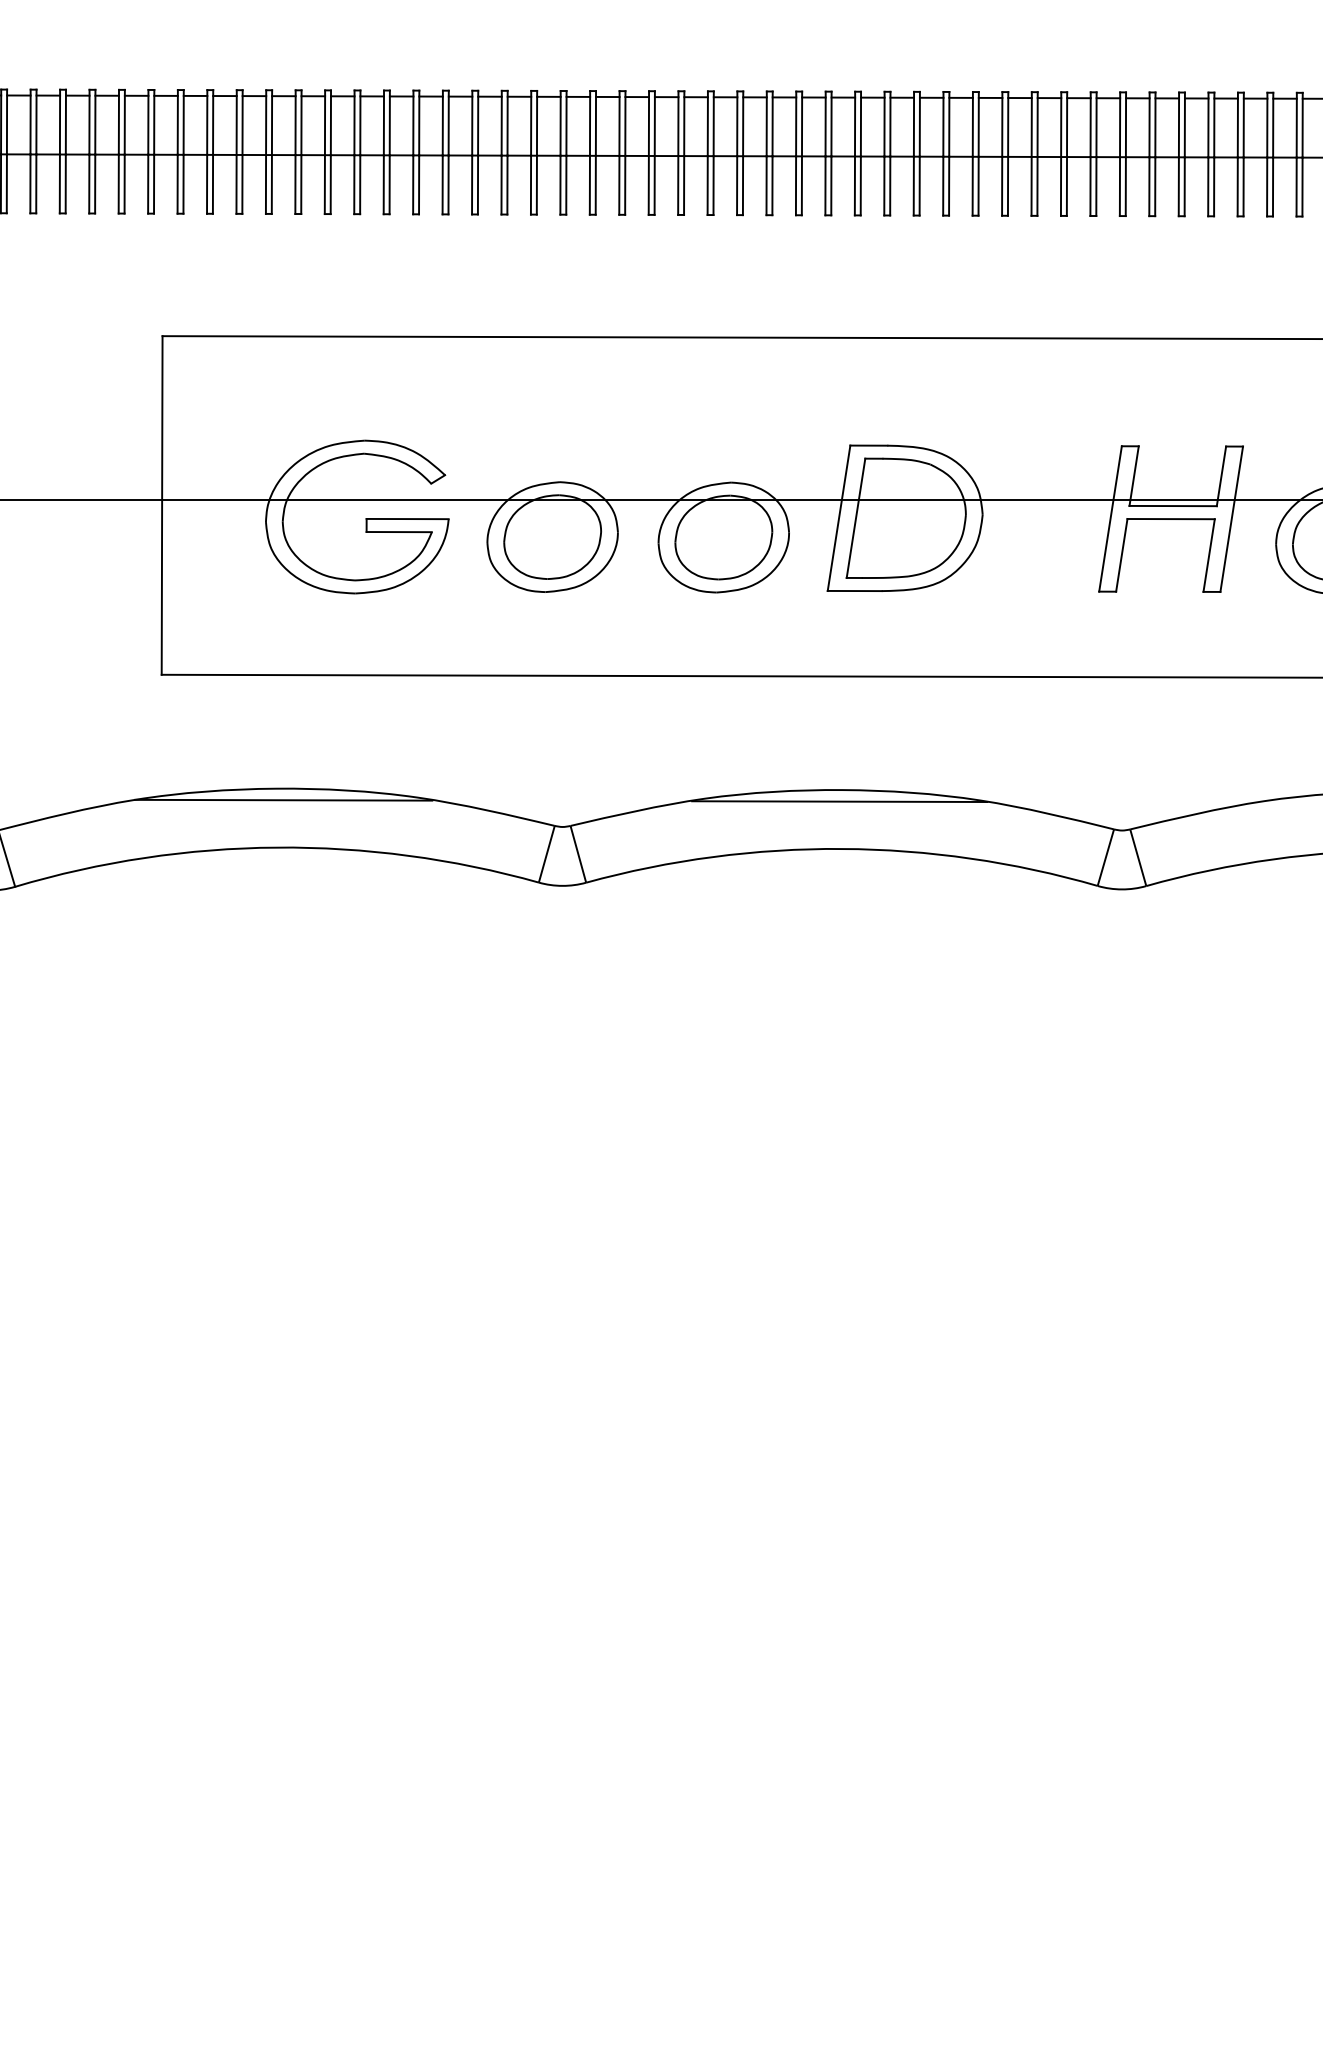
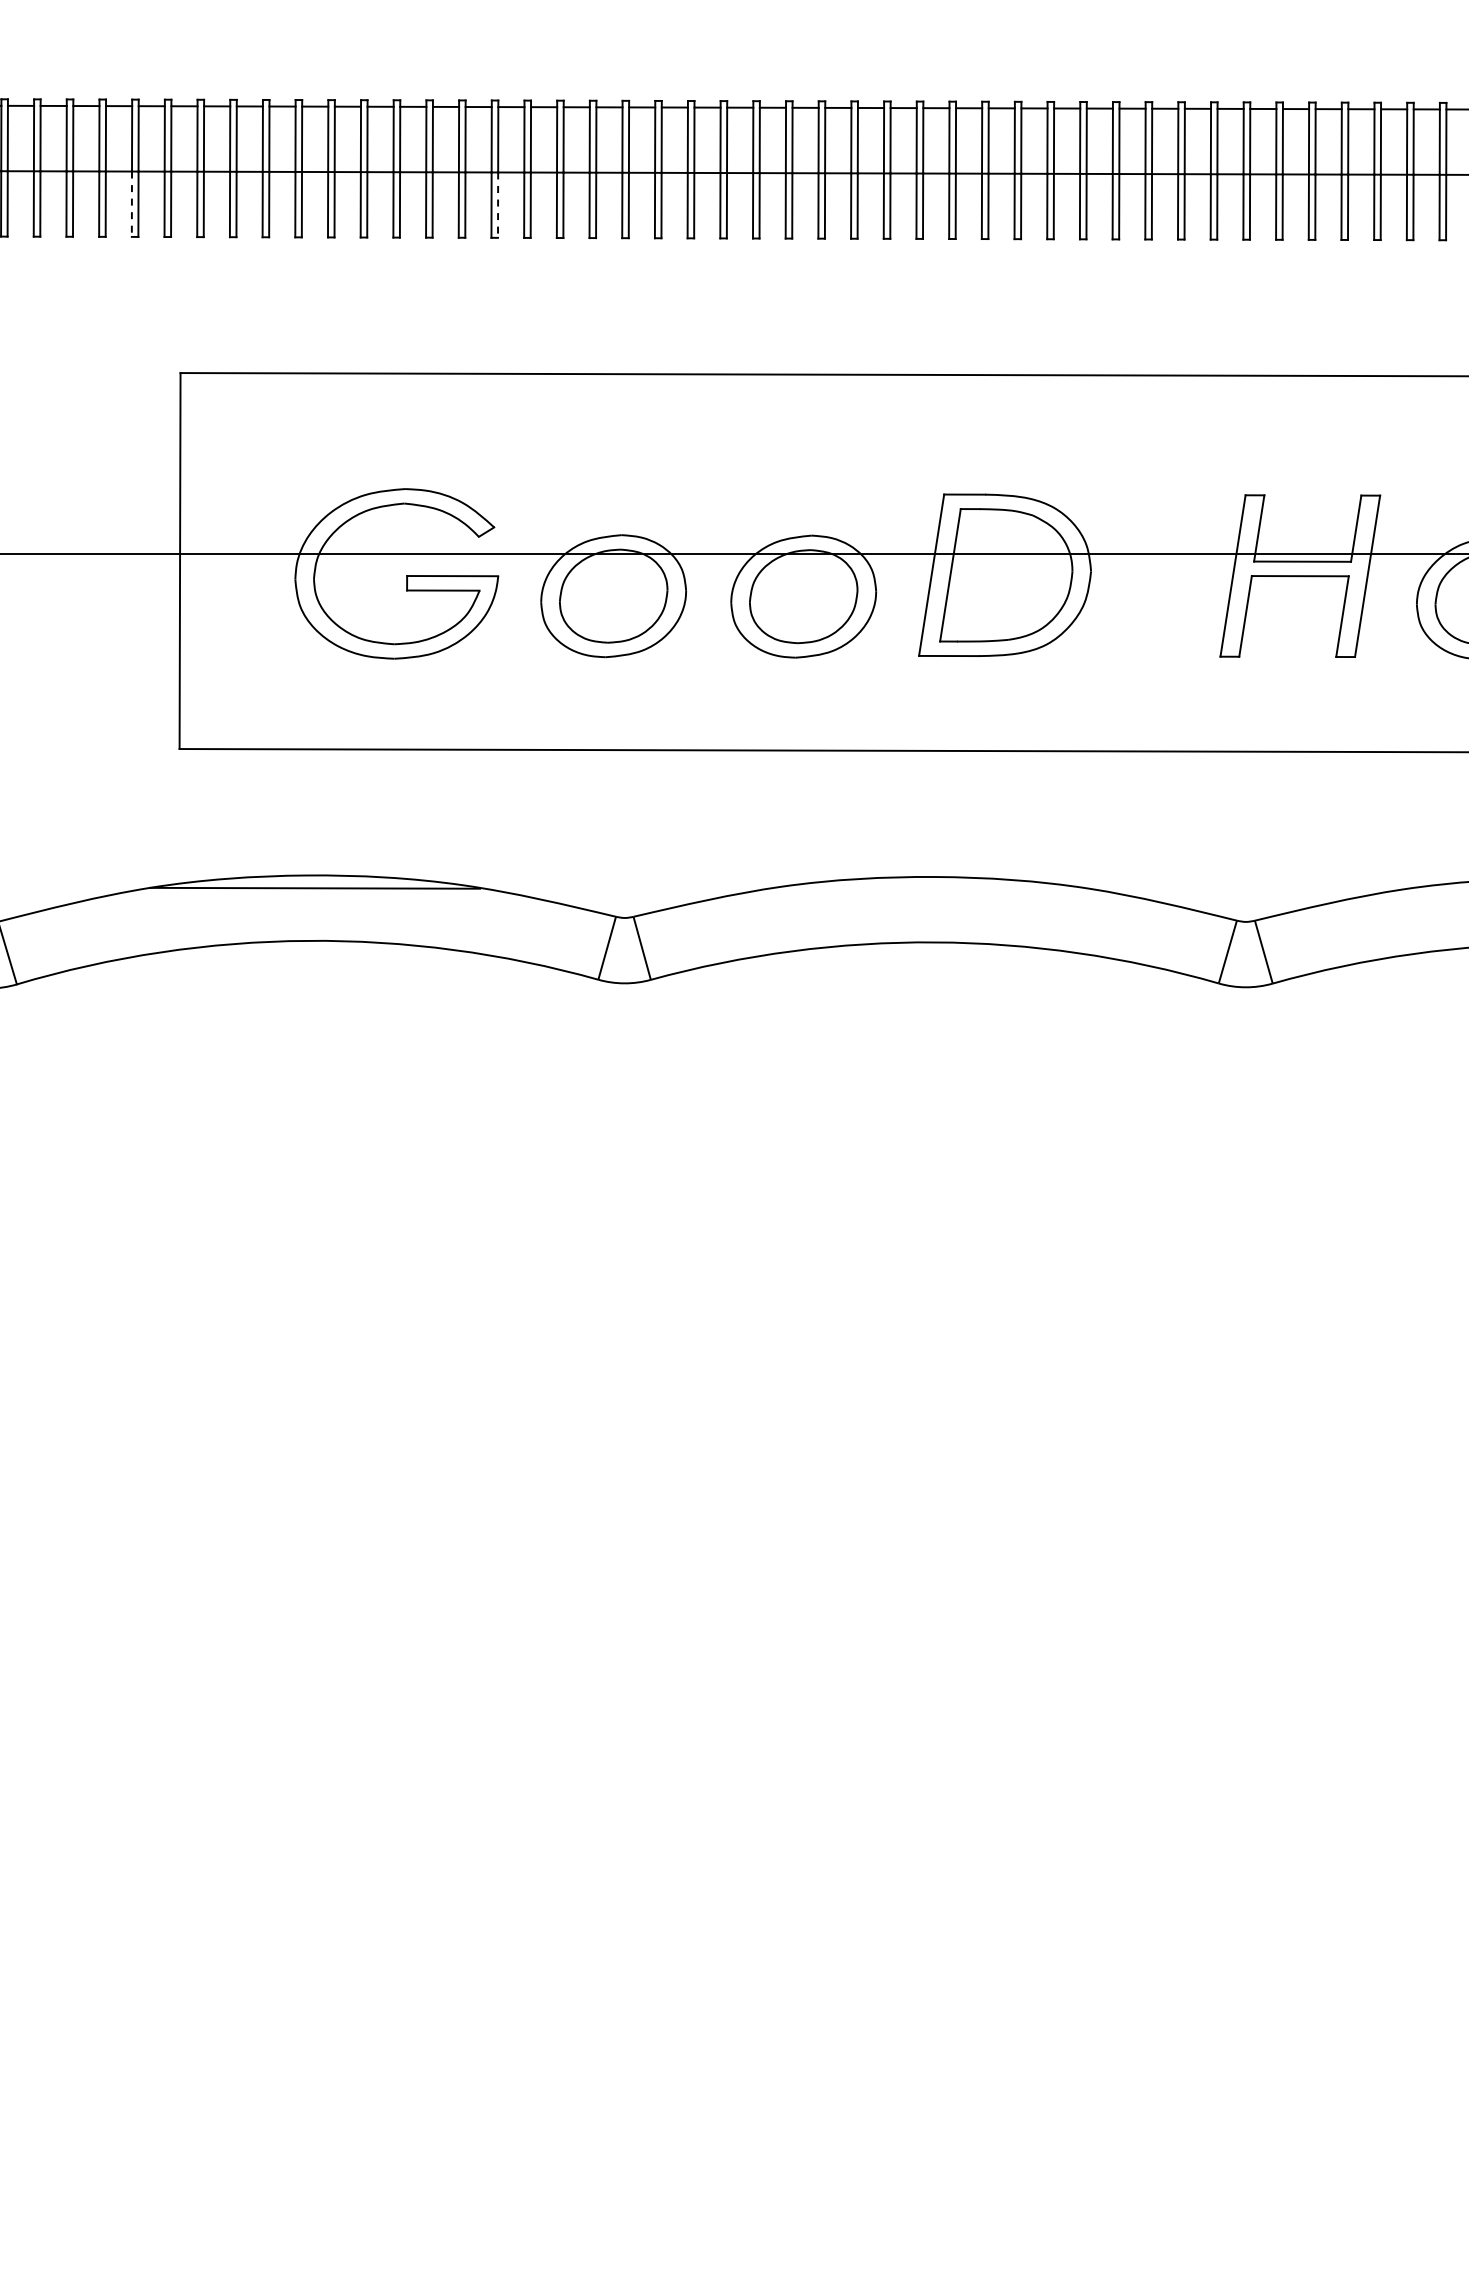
line: (118, 184) -> (131, 204), solid -> dashed
line: (448, 185) -> (498, 205), solid -> dashed
line: (839, 801) -> (932, 889), removed

